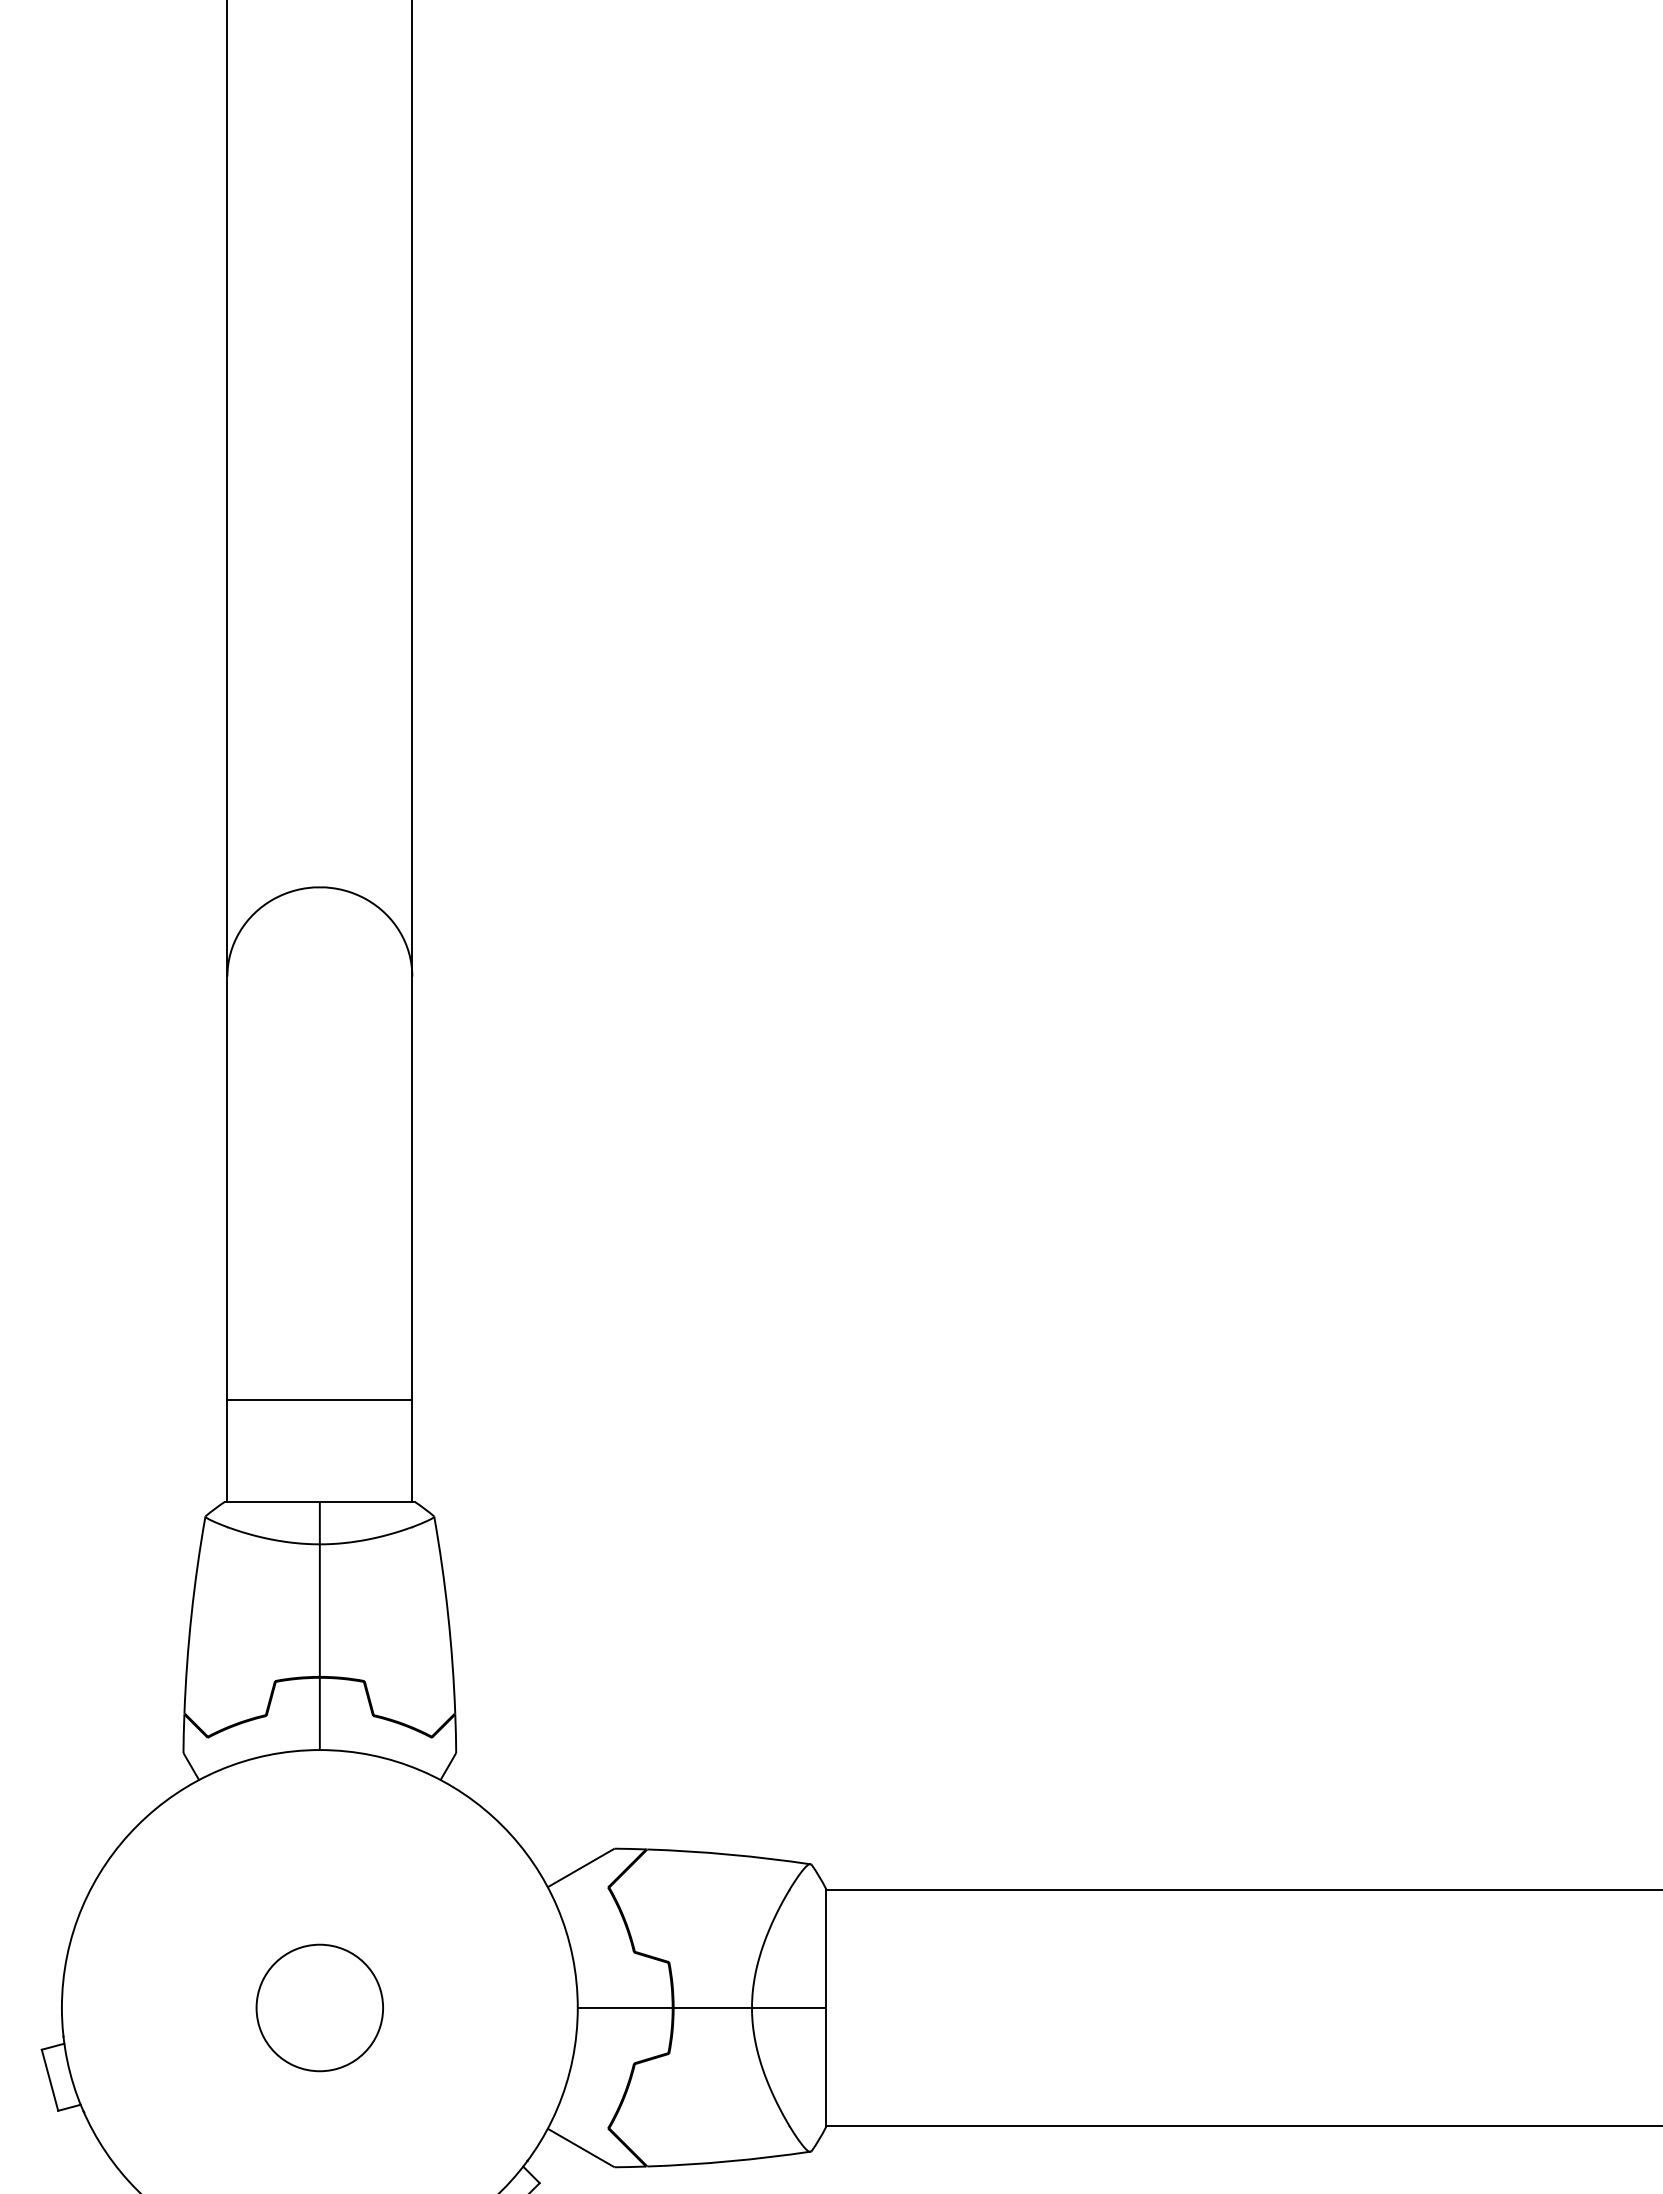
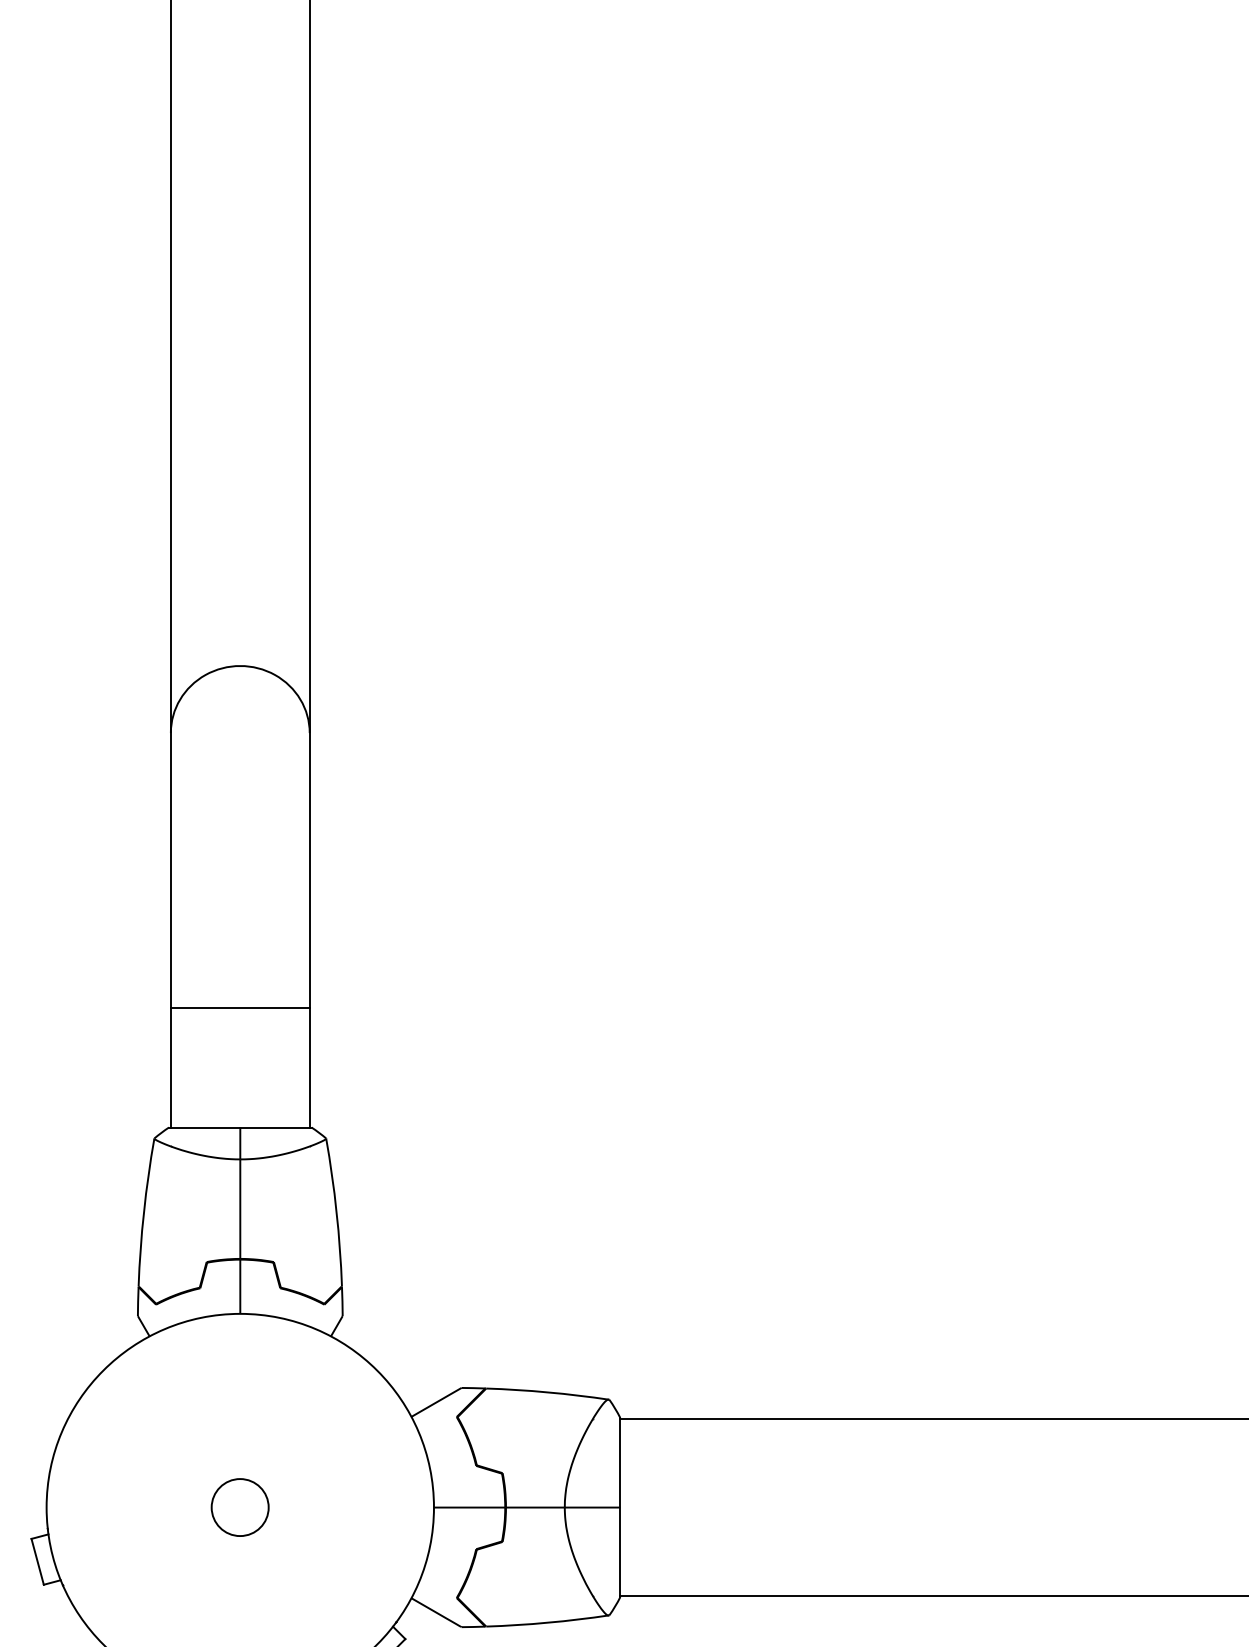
line: (319, 1399) -> (240, 1007), moved
circle: (319, 2007) -> (240, 1507), size x0.6

